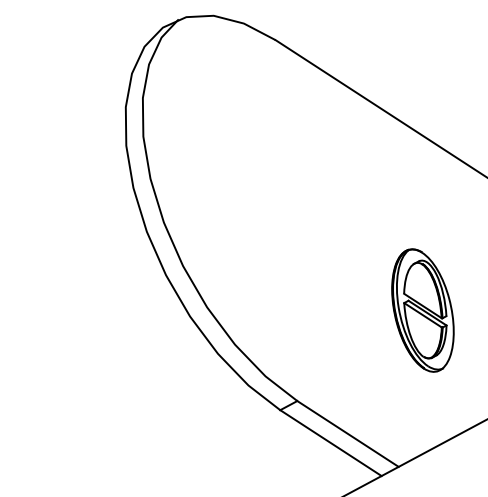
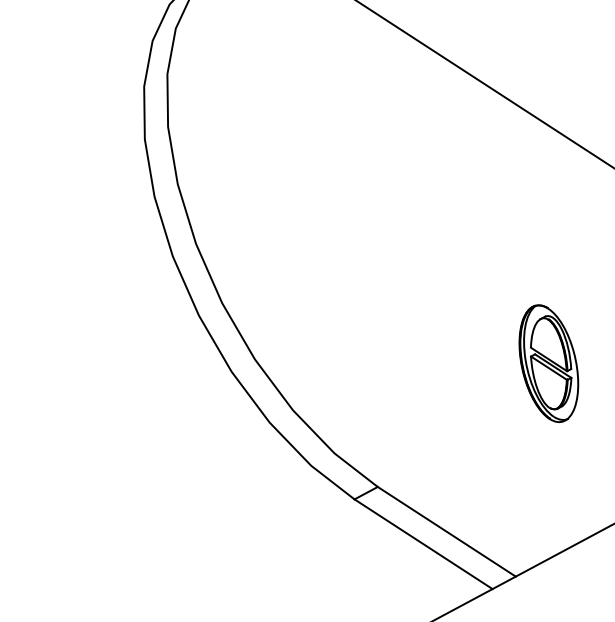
part: (422, 310) -> (548, 363), size x0.7

